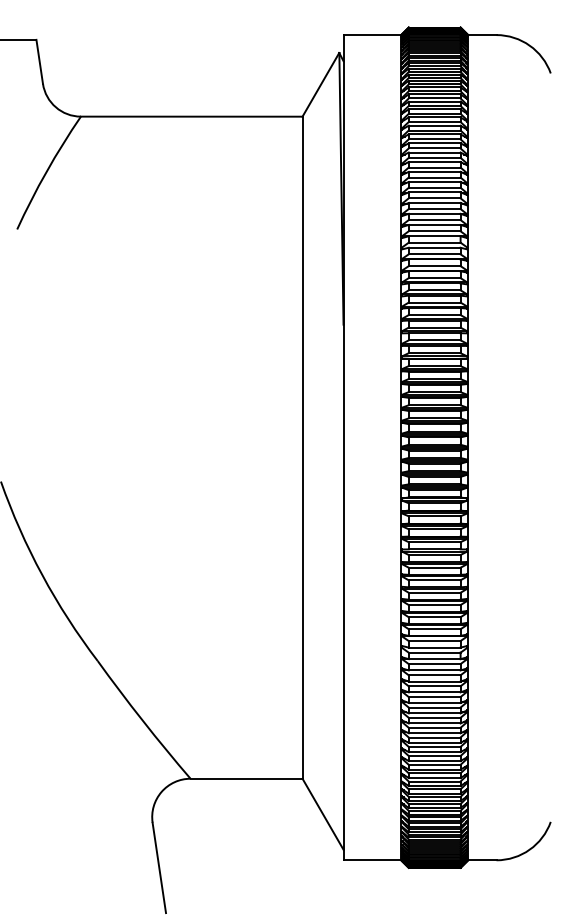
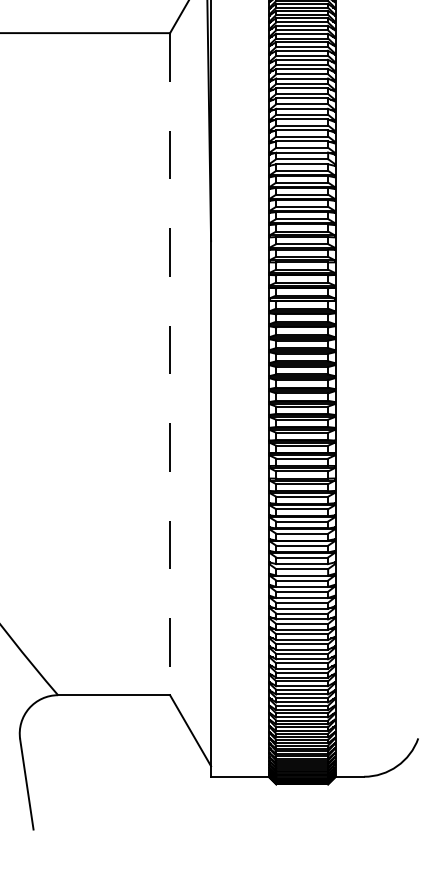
line: (302, 448) -> (170, 364), solid -> dashed

